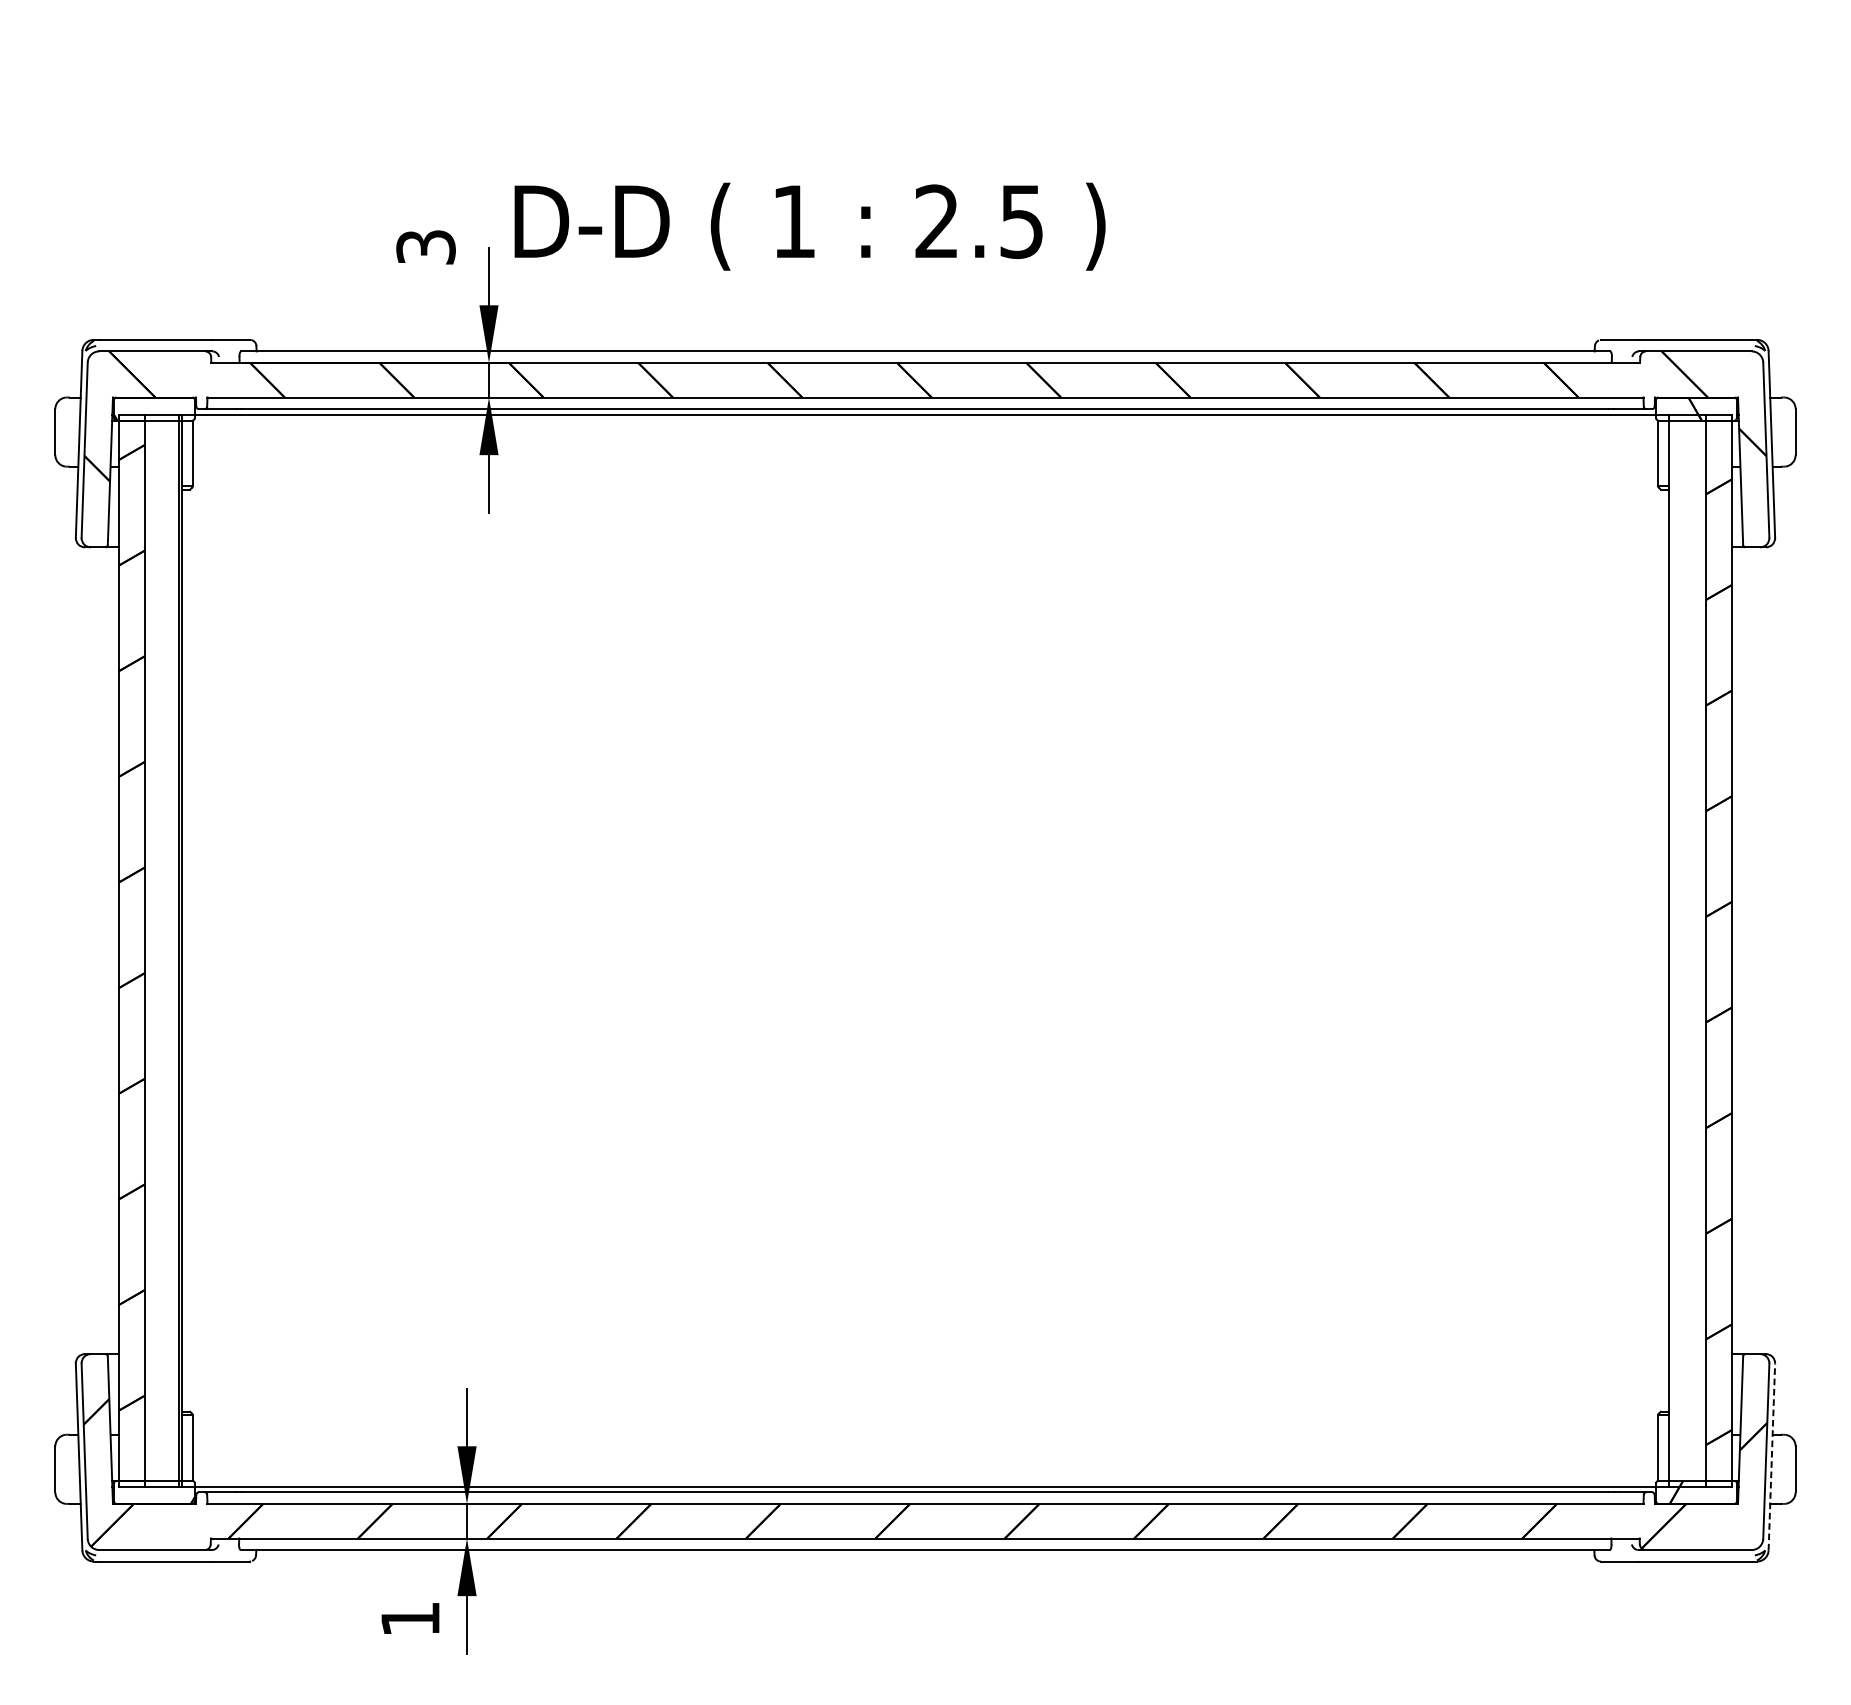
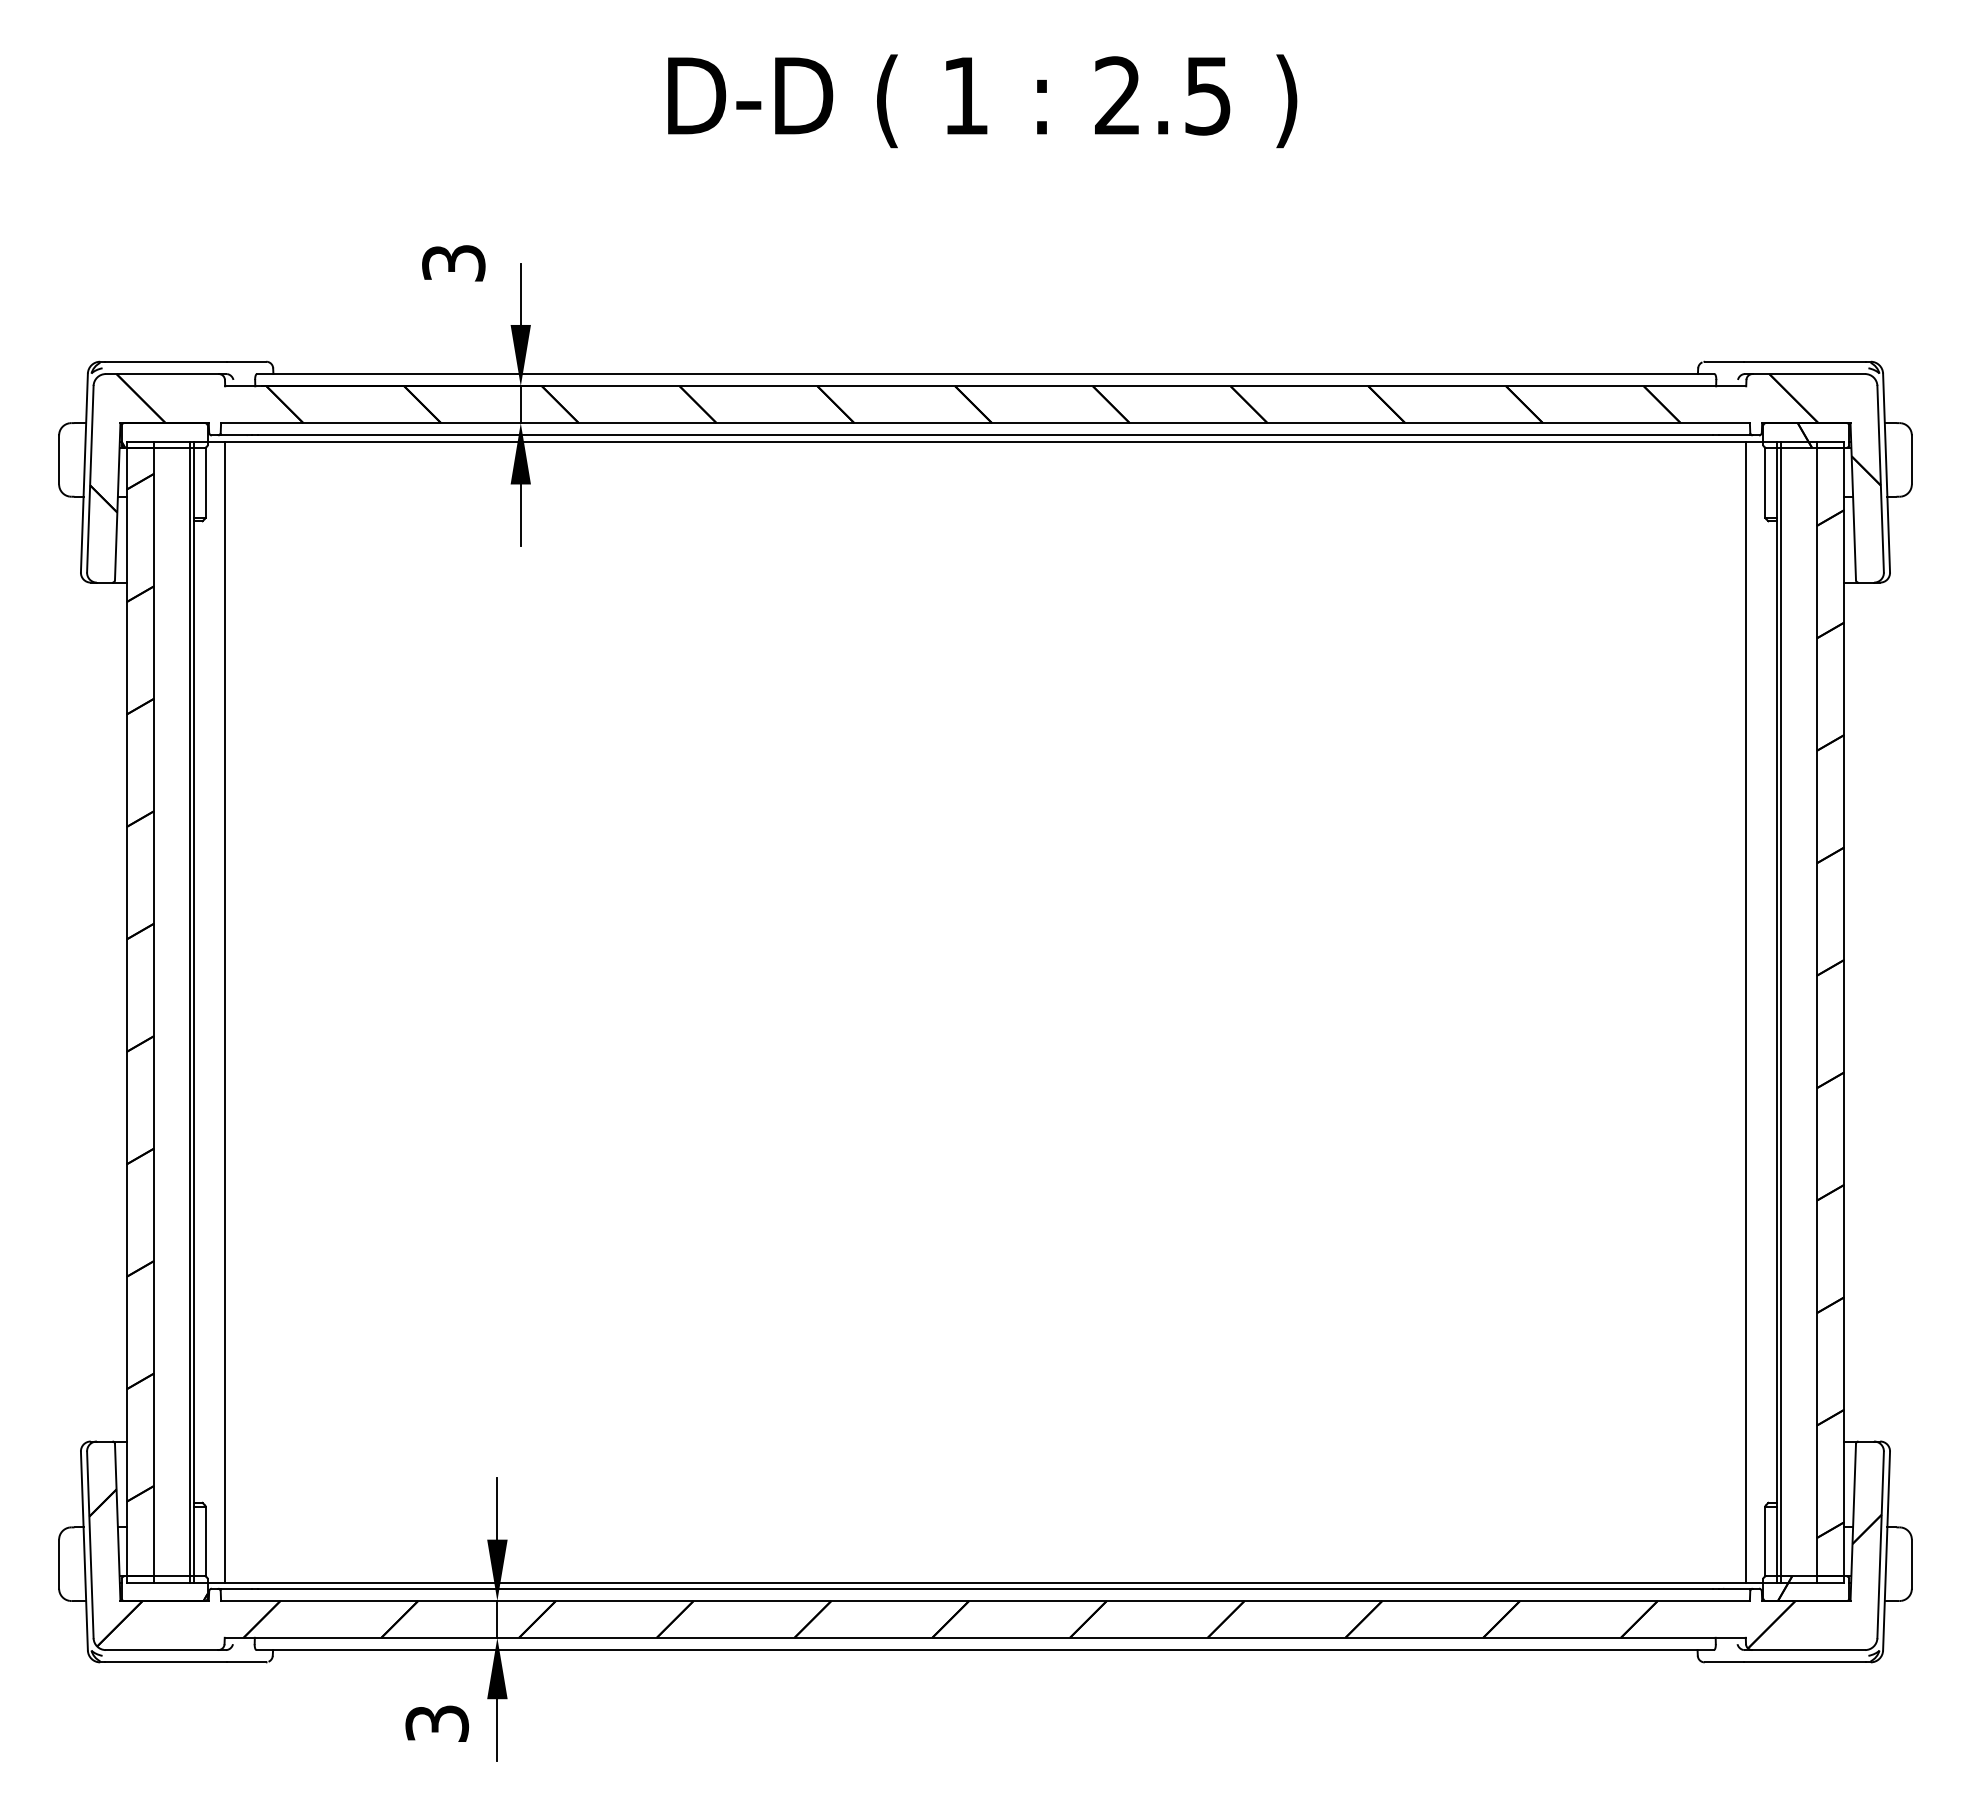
text: (809, 226) -> (982, 101), moved
line: (210, 950) -> (224, 1011), added
line: (1640, 950) -> (1746, 1011), added
line: (1672, 950) -> (1780, 1011), added
line: (1771, 1456) -> (1886, 1550), dashed -> solid
text: (410, 1618) -> (437, 1723), 1 -> 3

